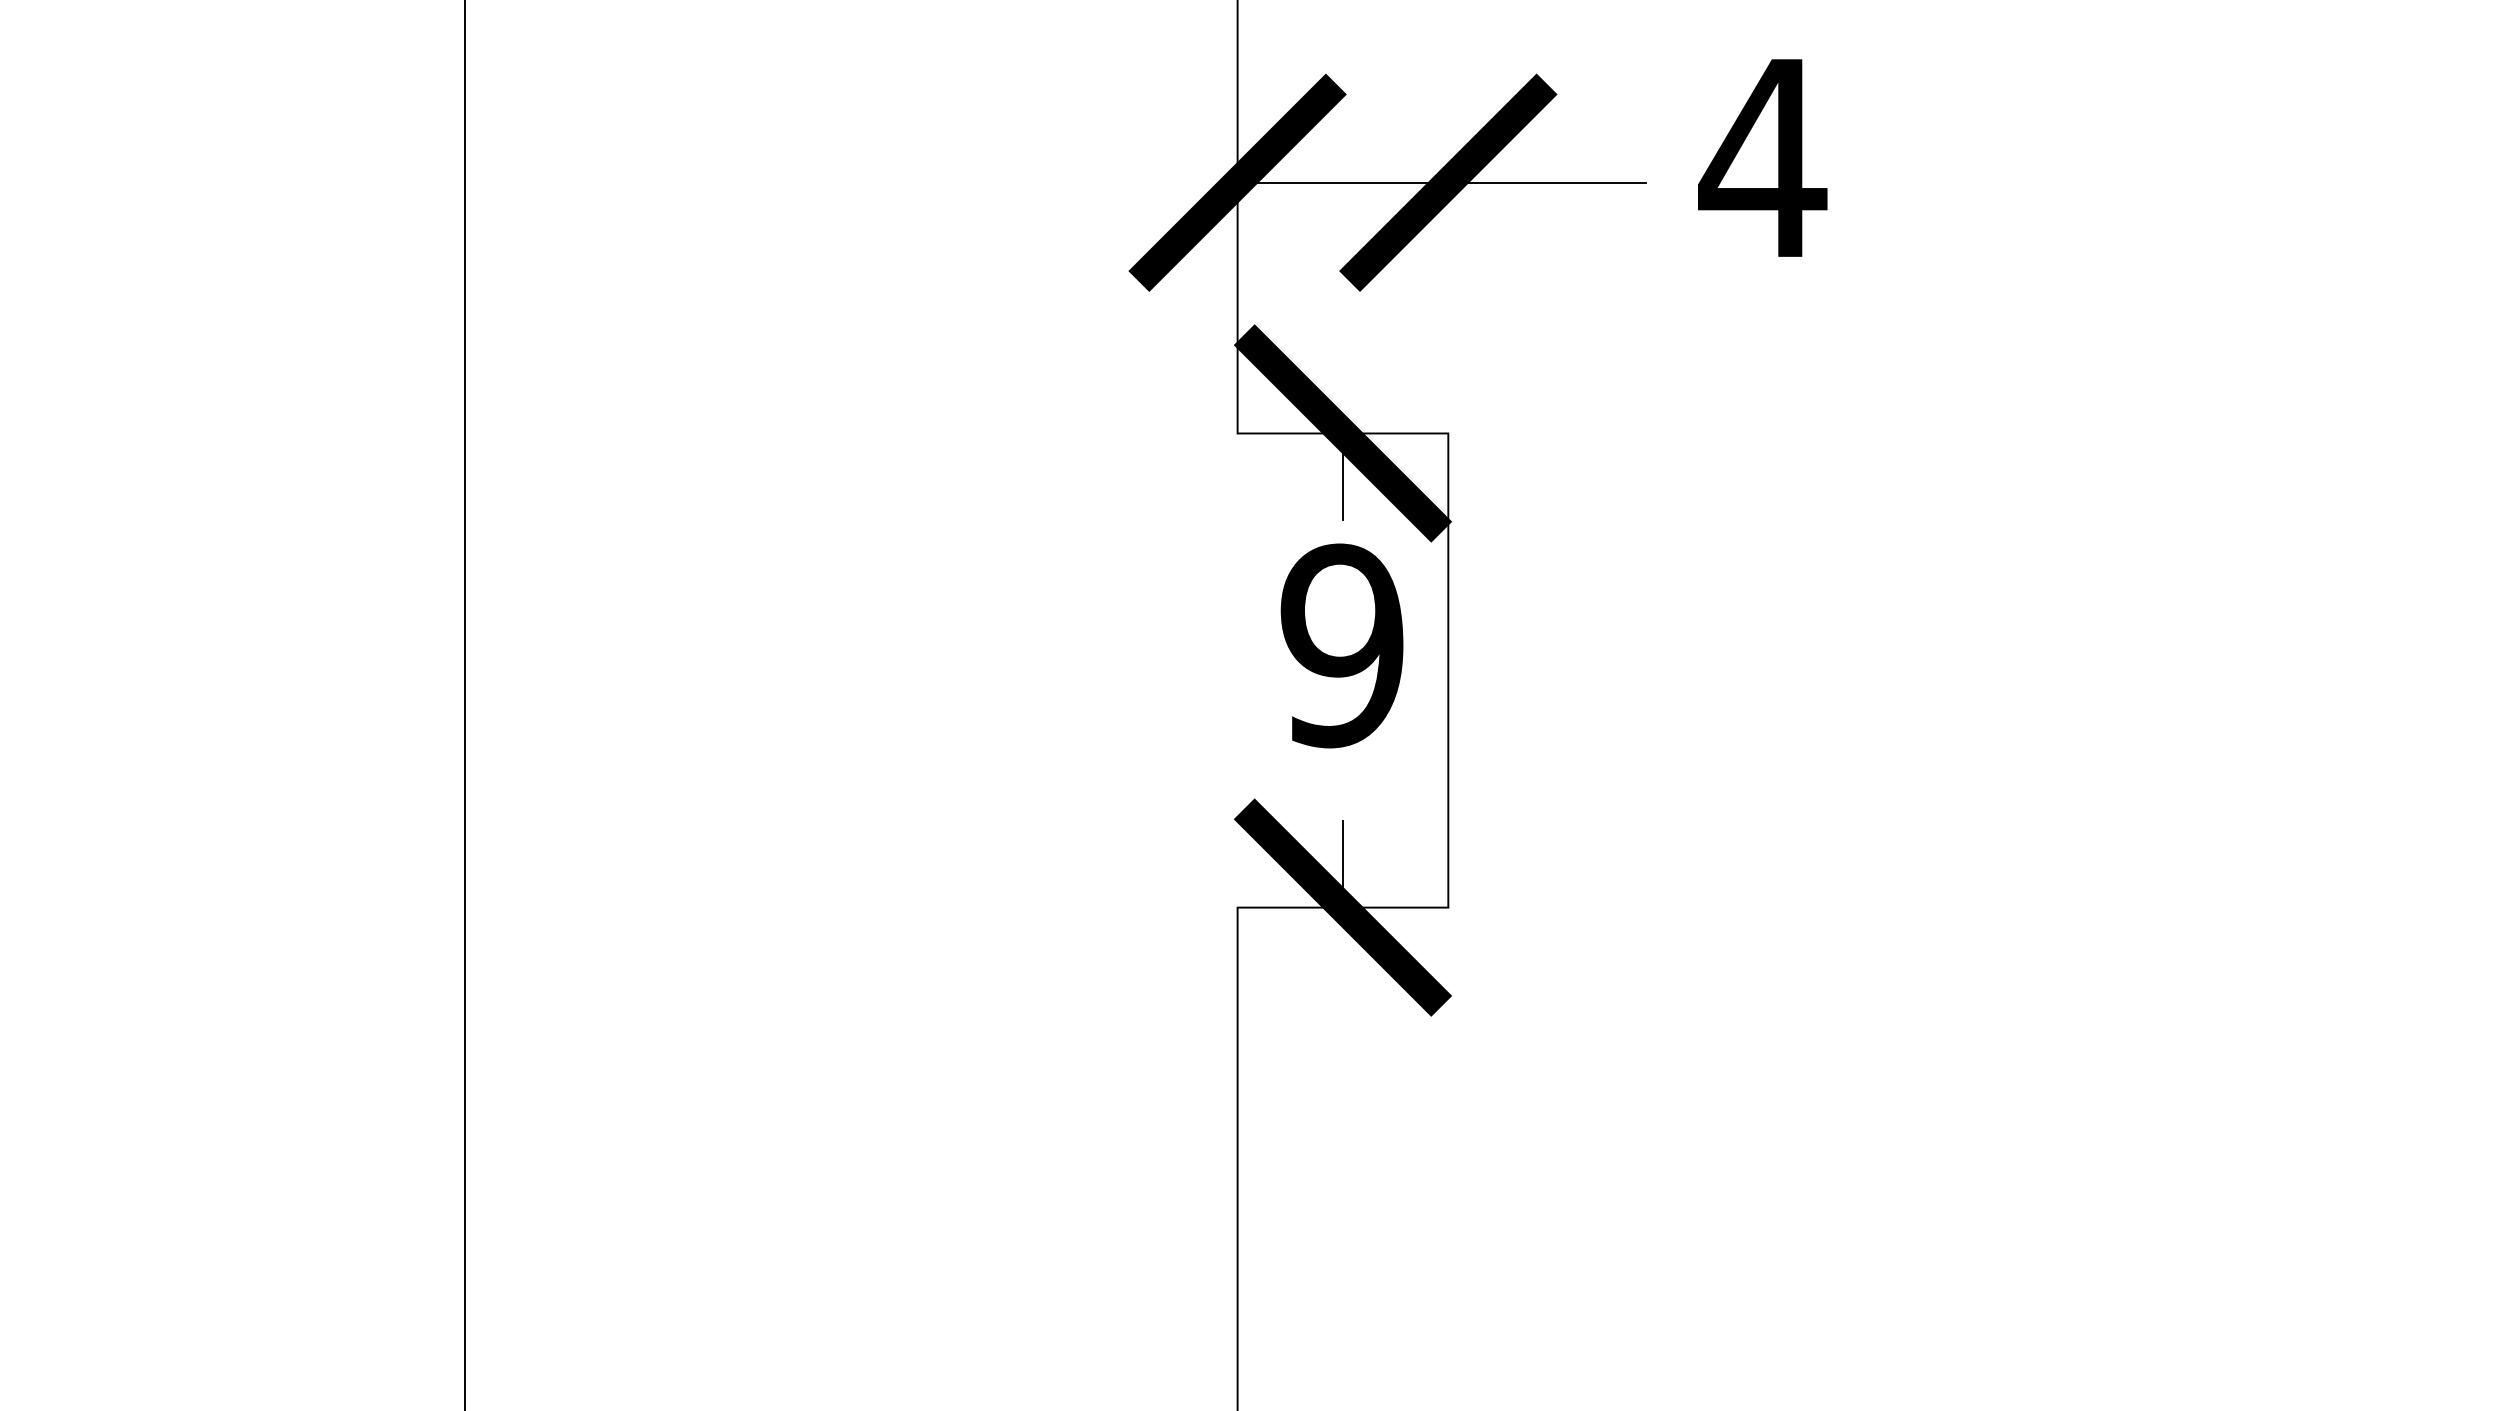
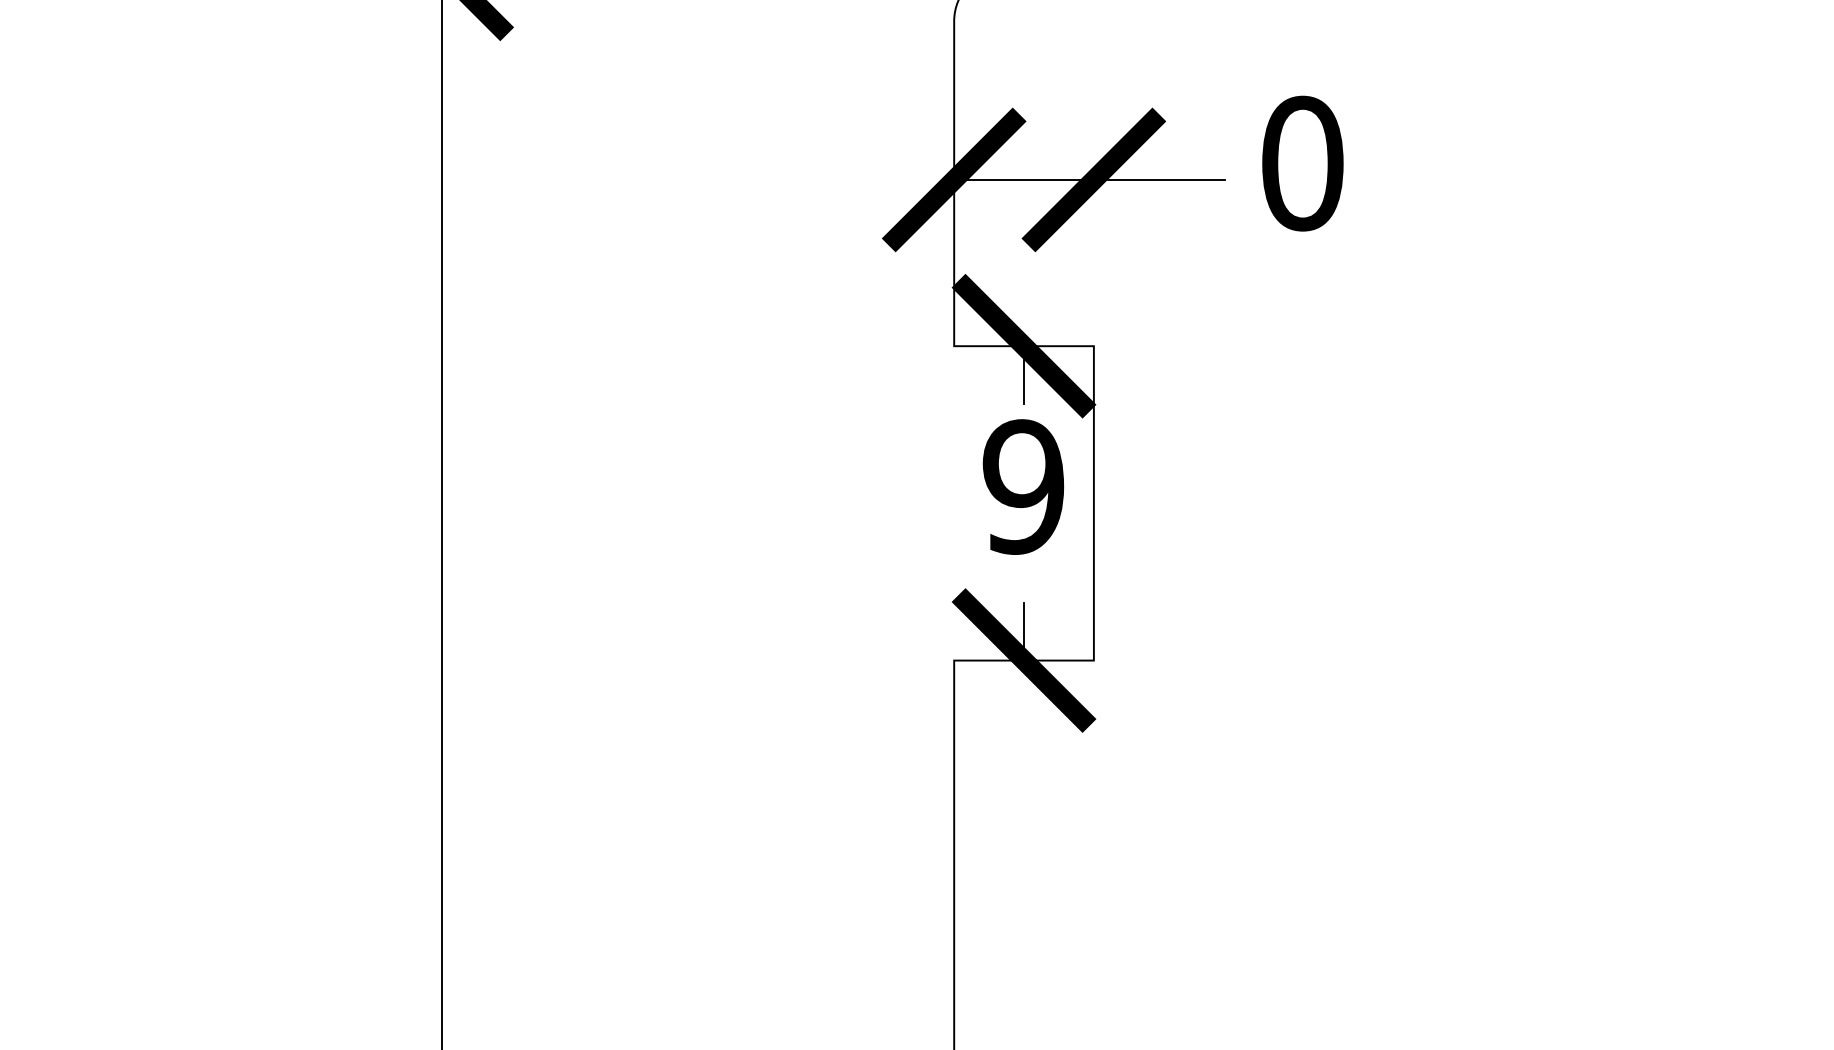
text: (1762, 157) -> (1302, 163), 4 -> 0

